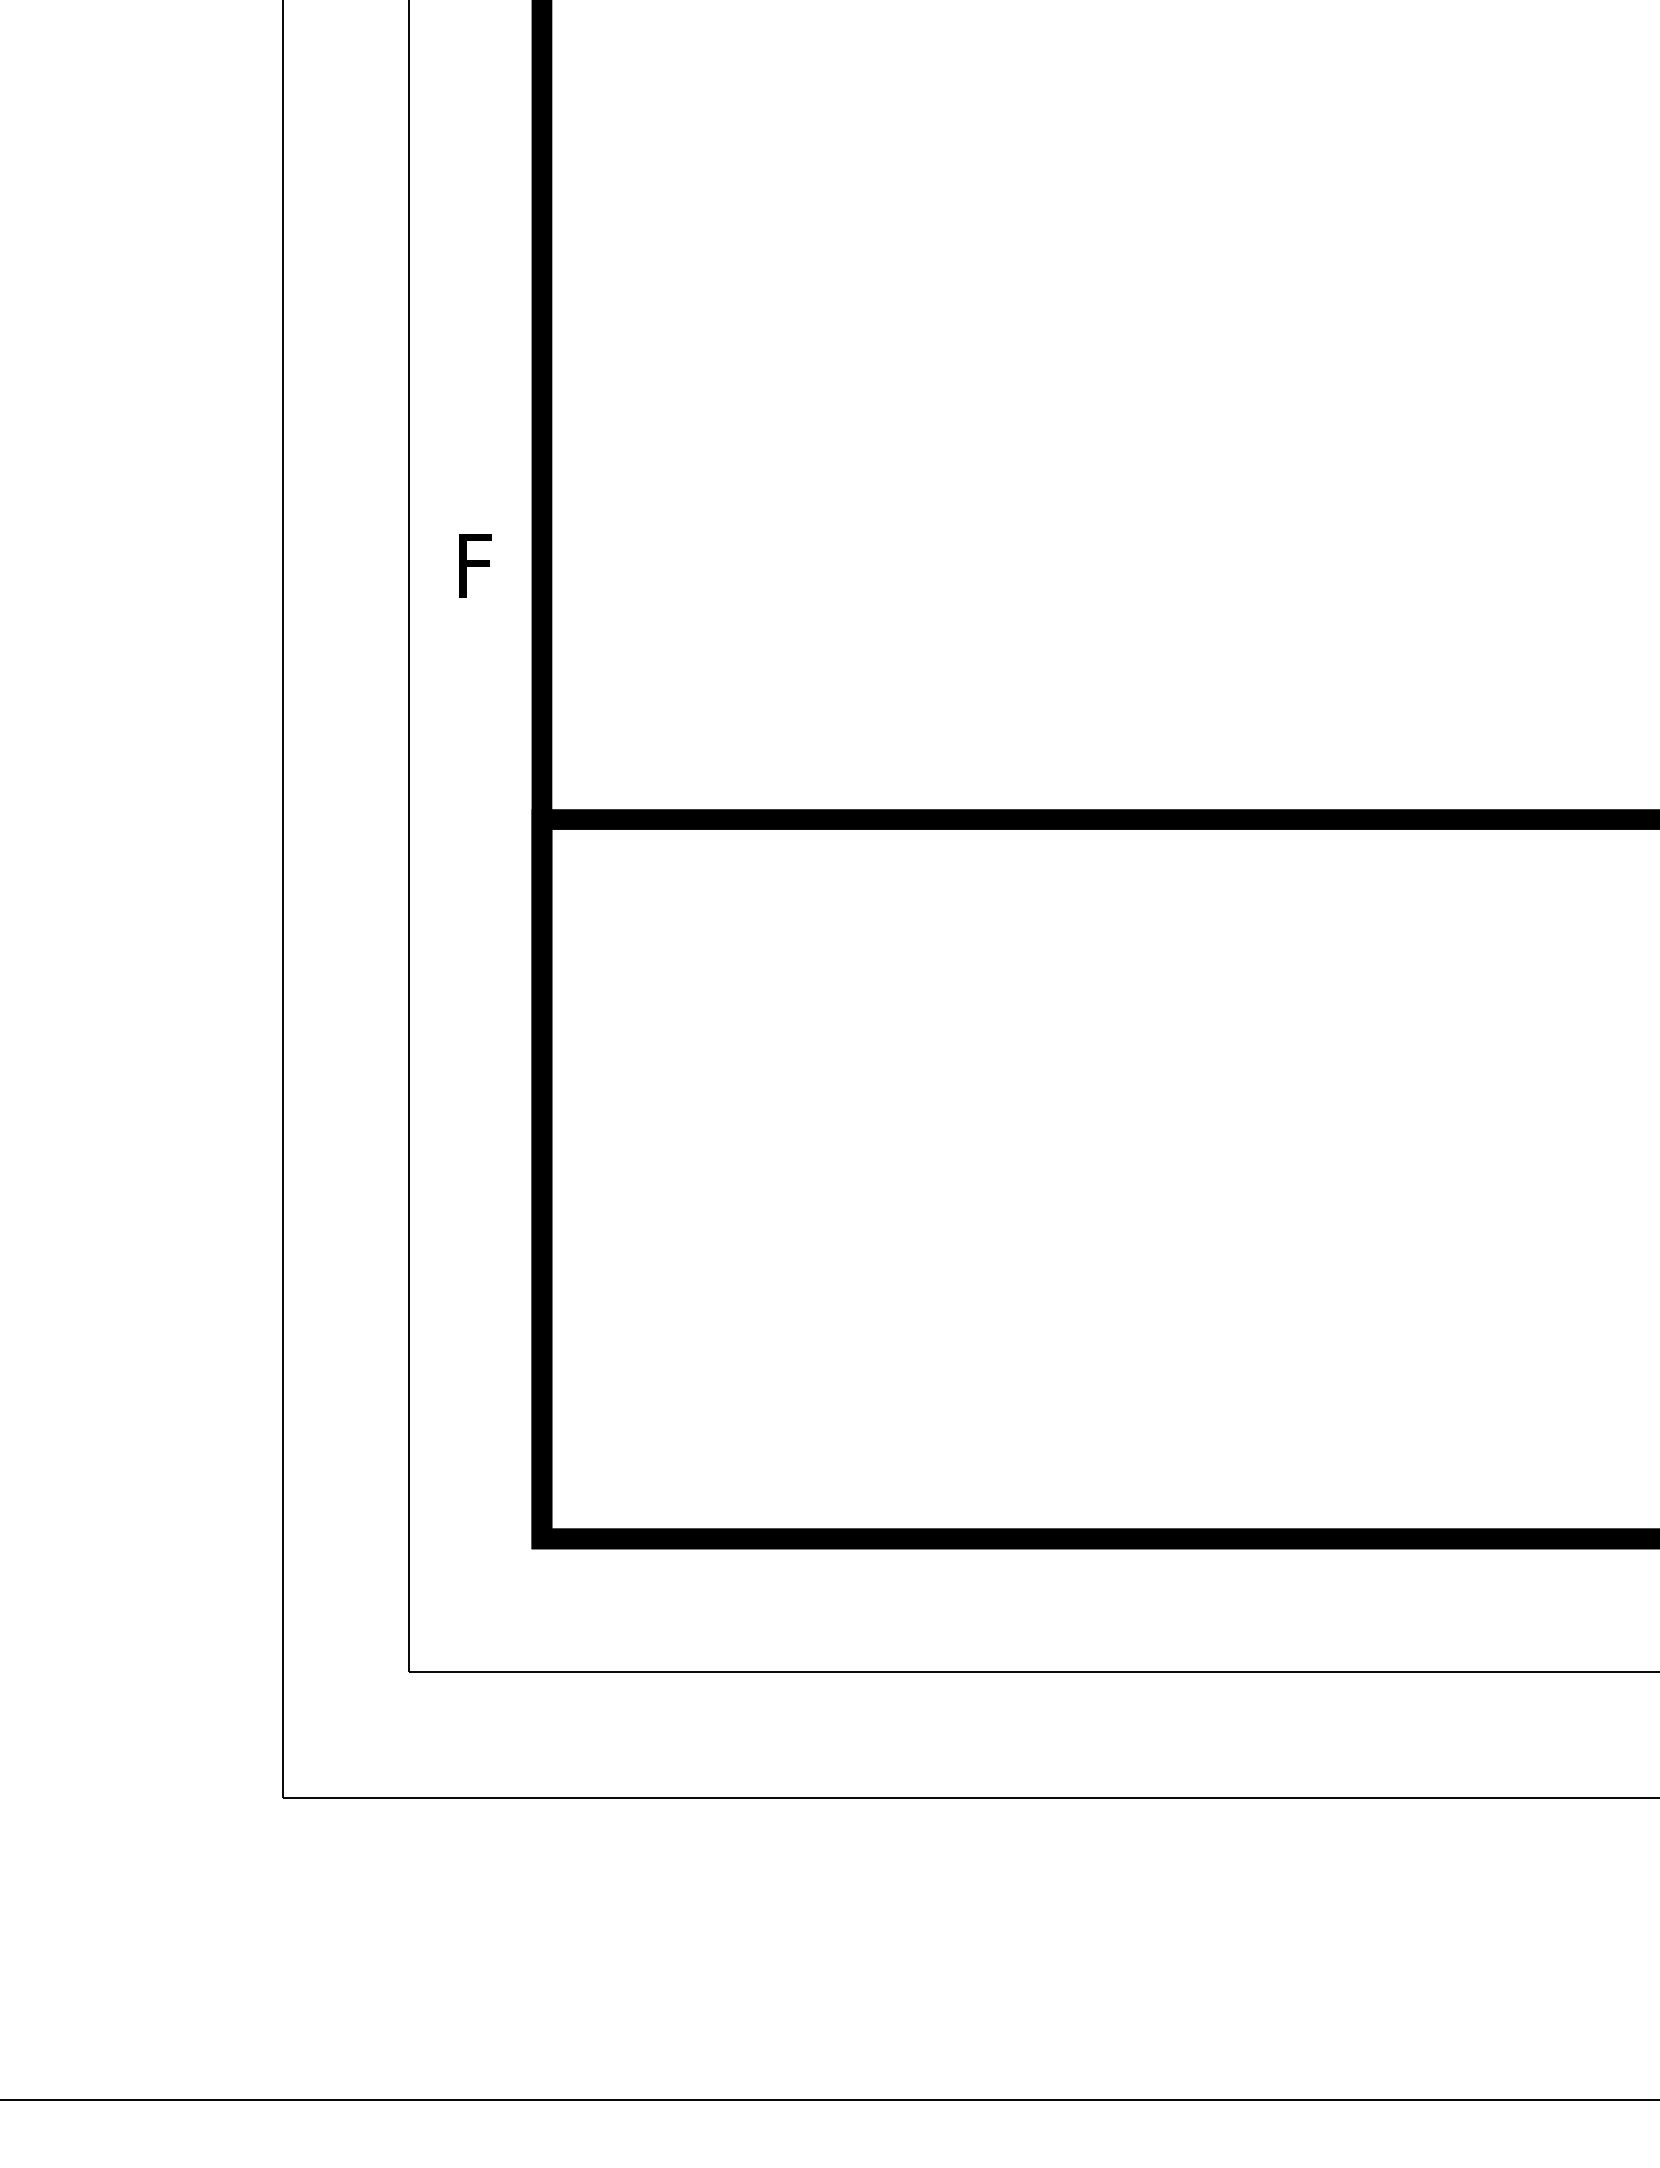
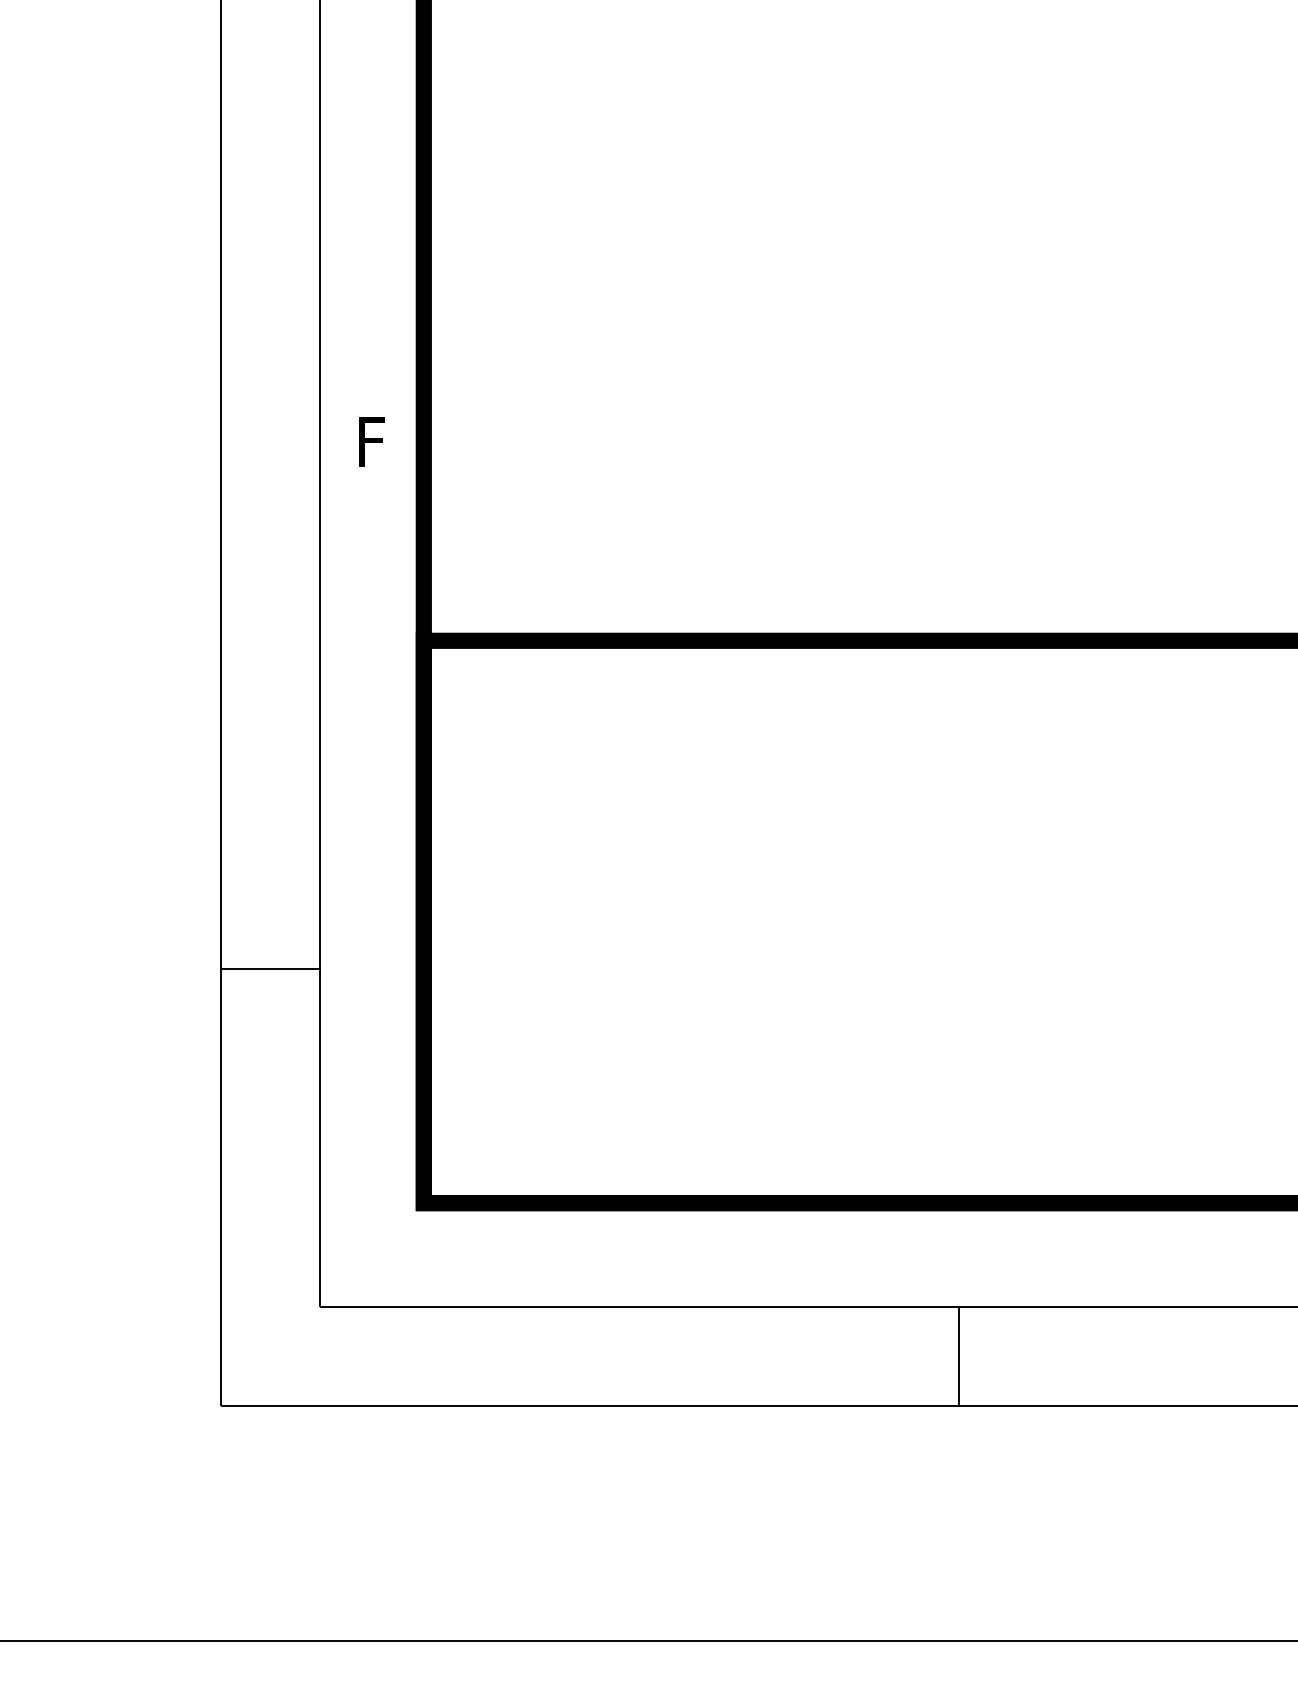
line: (345, 1240) -> (270, 969), added
line: (1227, 1734) -> (959, 1355), added

